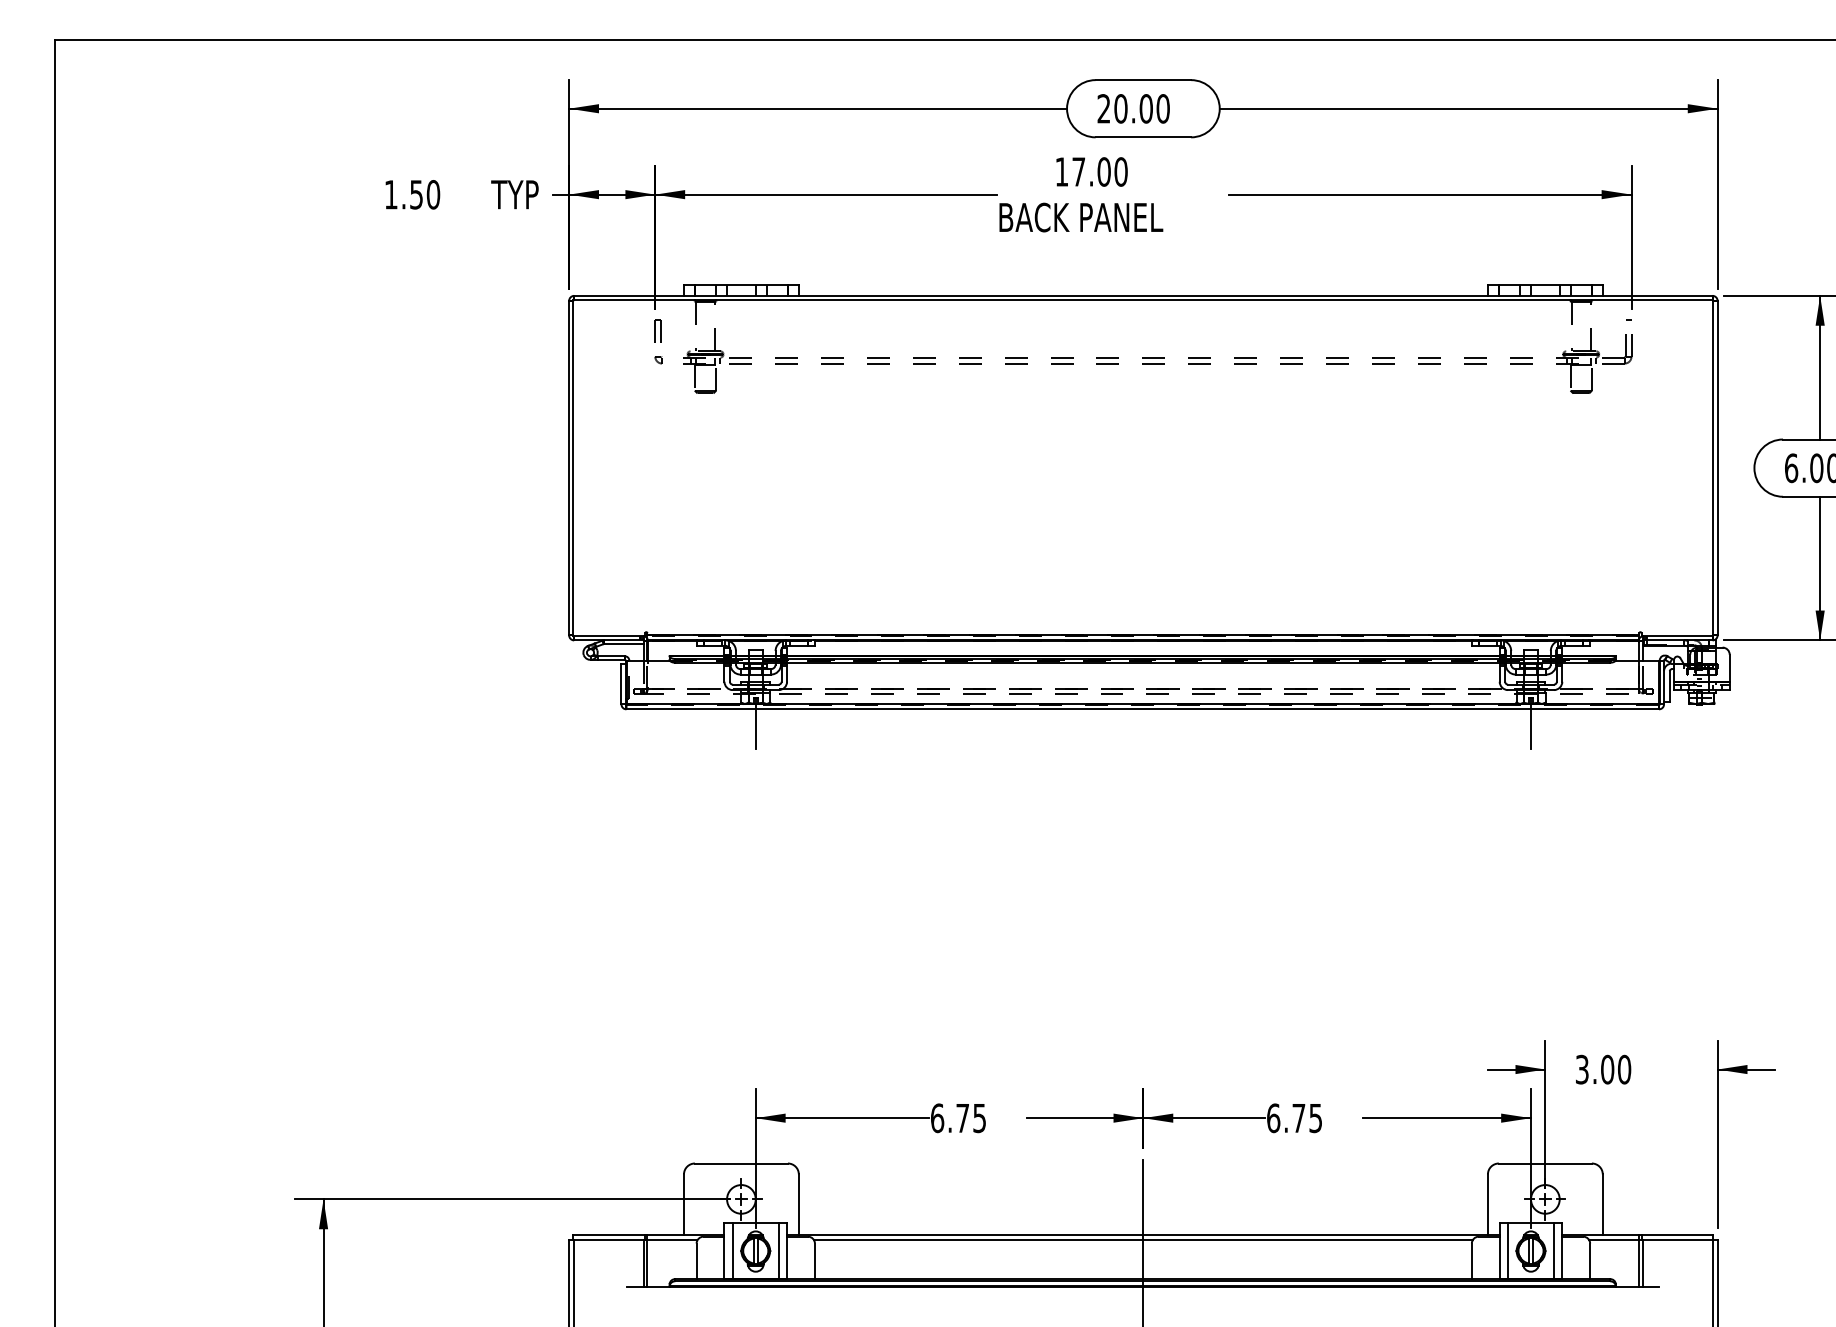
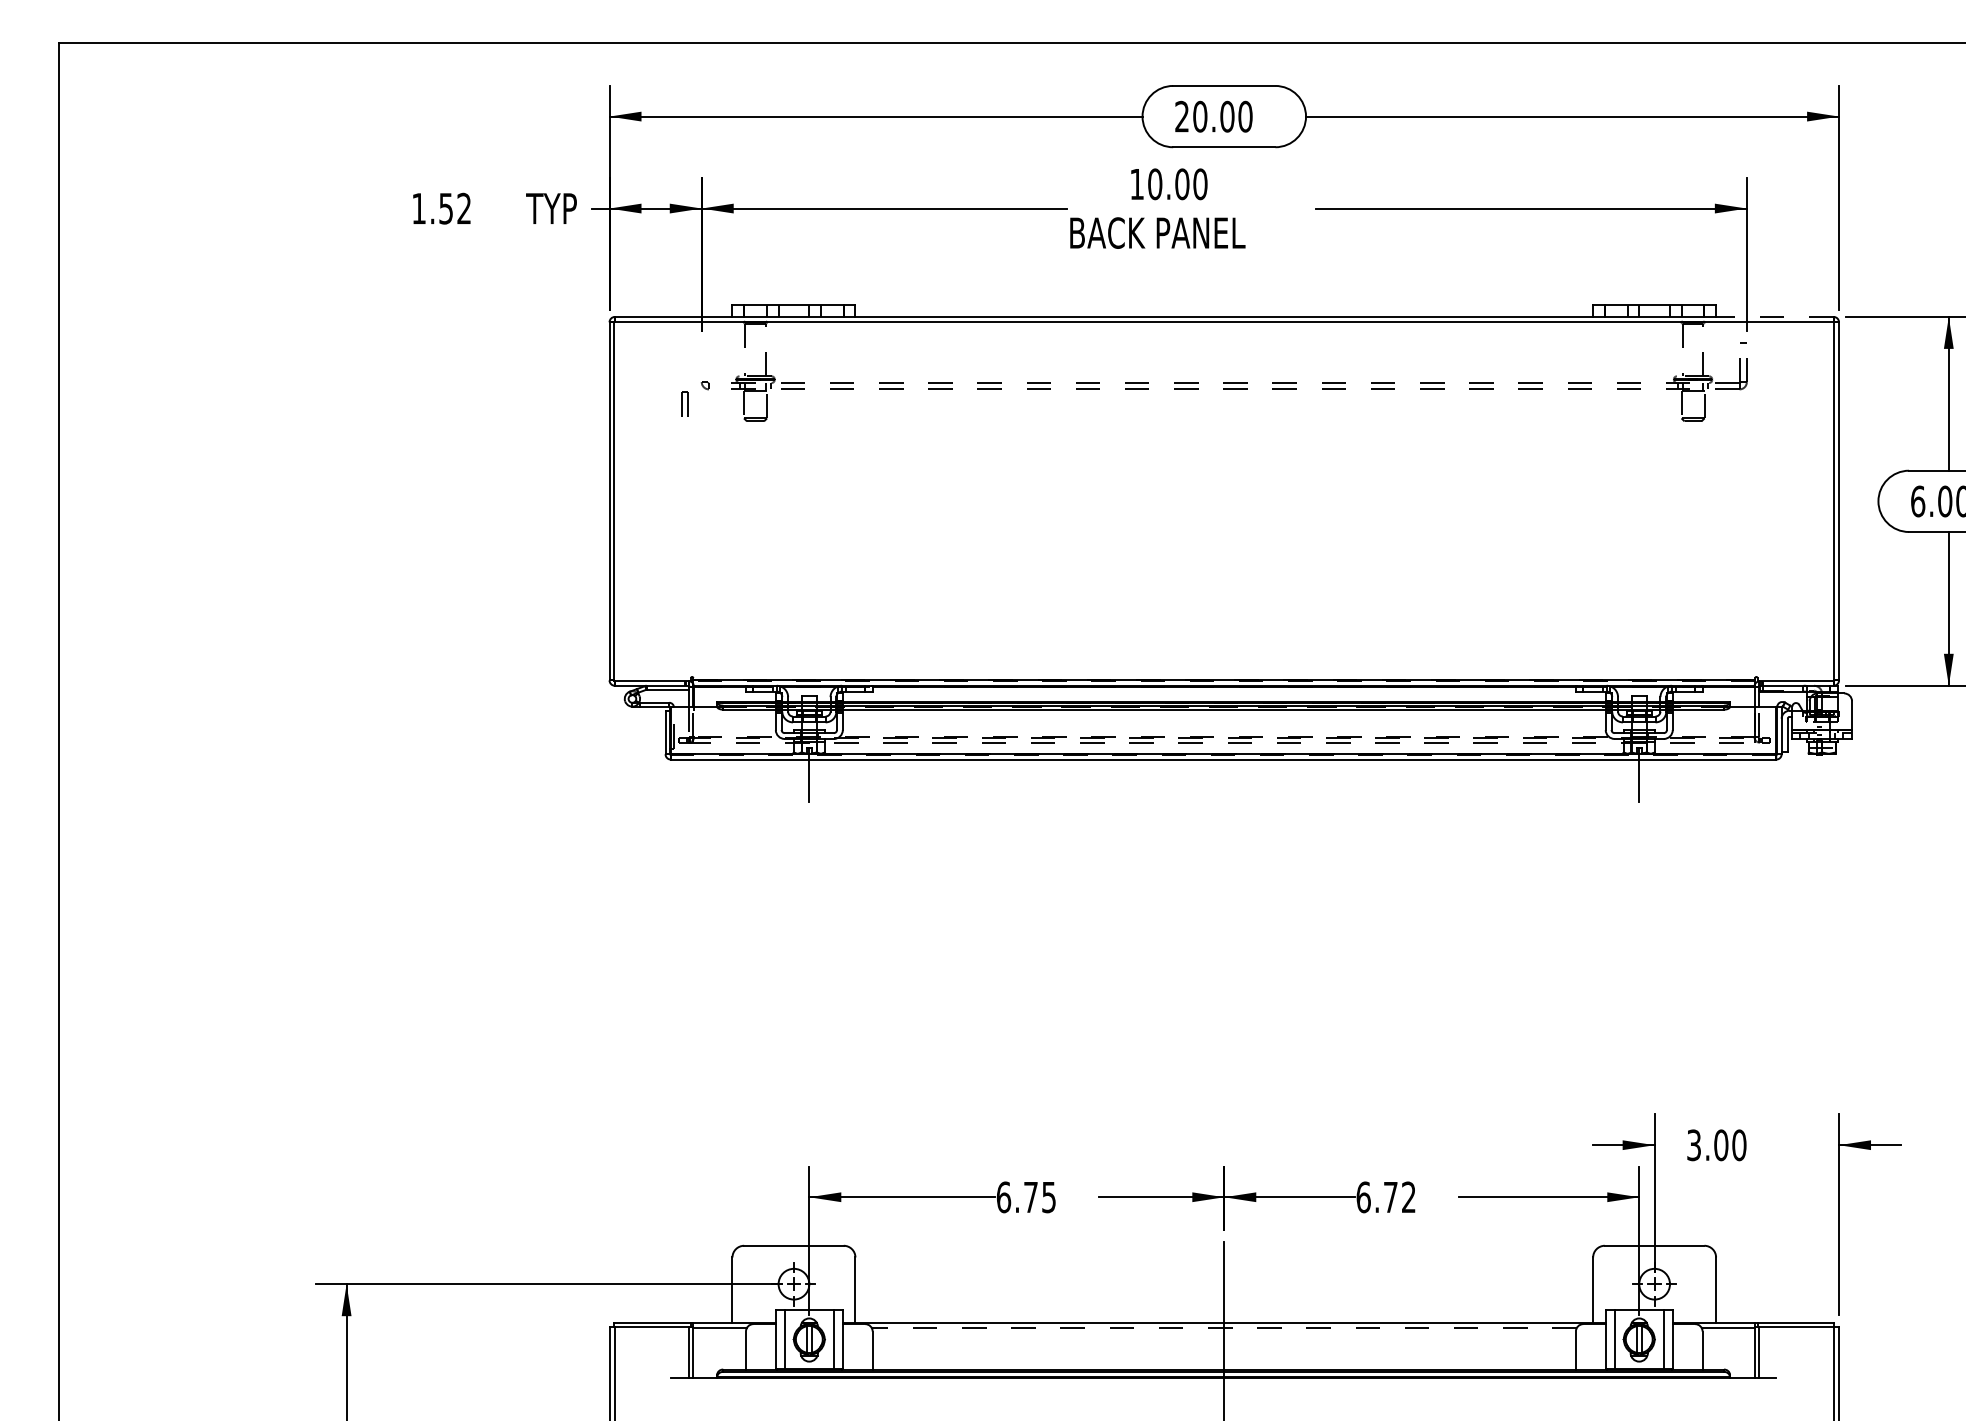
text: (1079, 172) -> (1155, 184), 17.00 -> 10.00
text: (433, 194) -> (464, 208), 1.50 -> 1.52
line: (1657, 295) -> (1774, 316), solid -> dashed
part: (657, 330) -> (684, 403), moved
text: (1315, 1118) -> (1408, 1197), 6.75 -> 6.72
line: (1143, 1240) -> (1224, 1328), solid -> dashed

